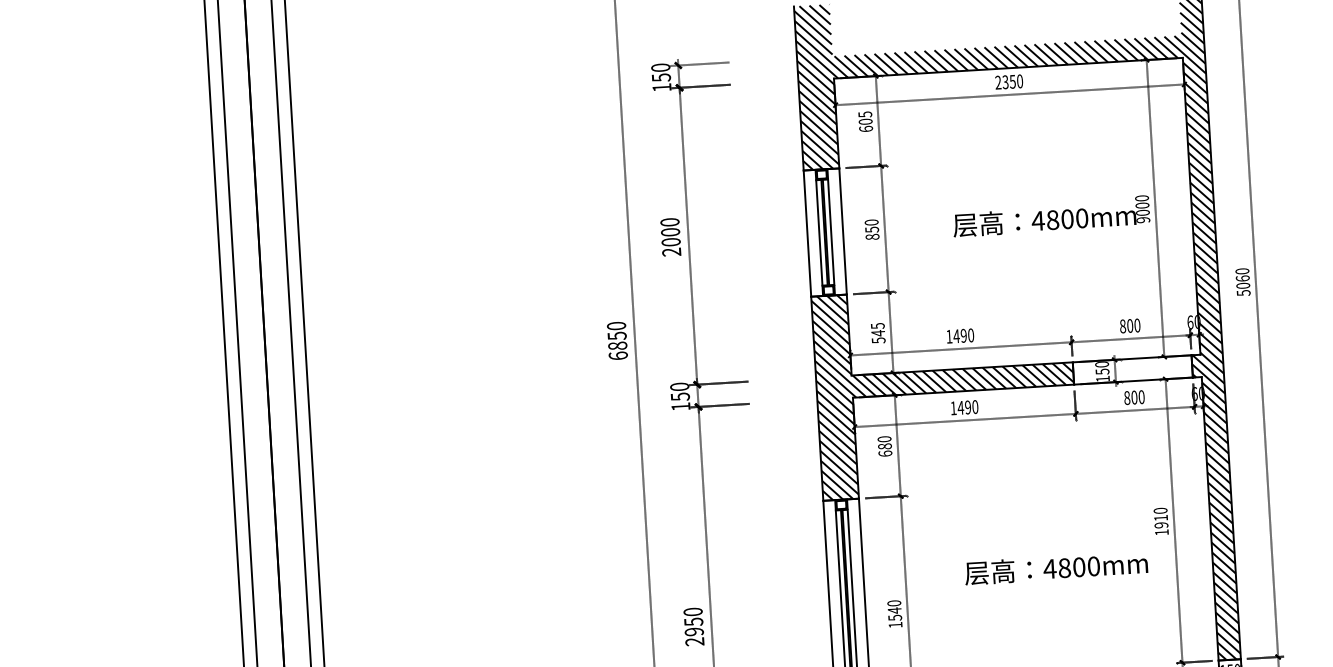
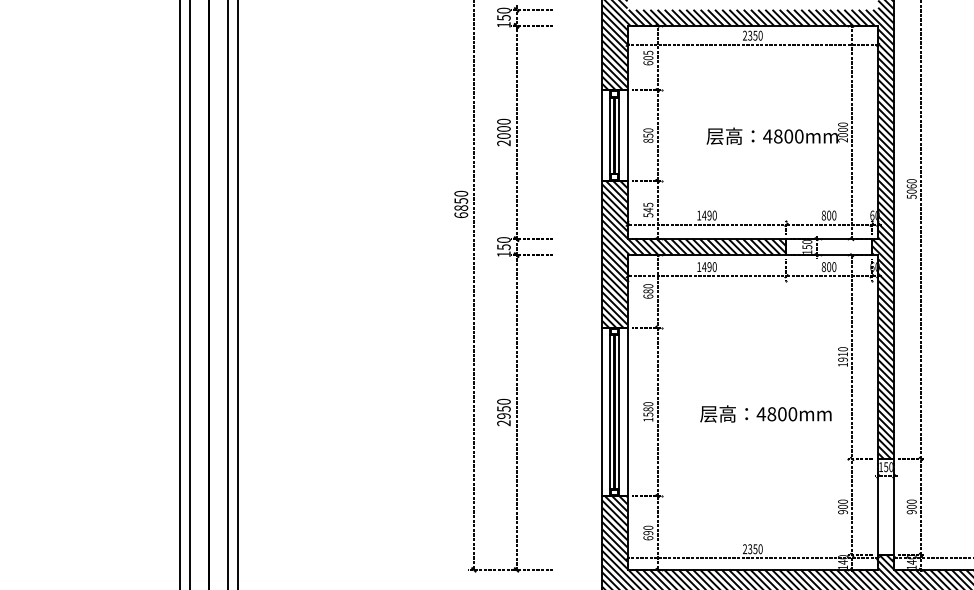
text: (1142, 220) -> (842, 140), 9000 -> 2000
text: (1055, 567) -> (765, 413), moved
text: (894, 610) -> (648, 409), 1540 -> 1580

